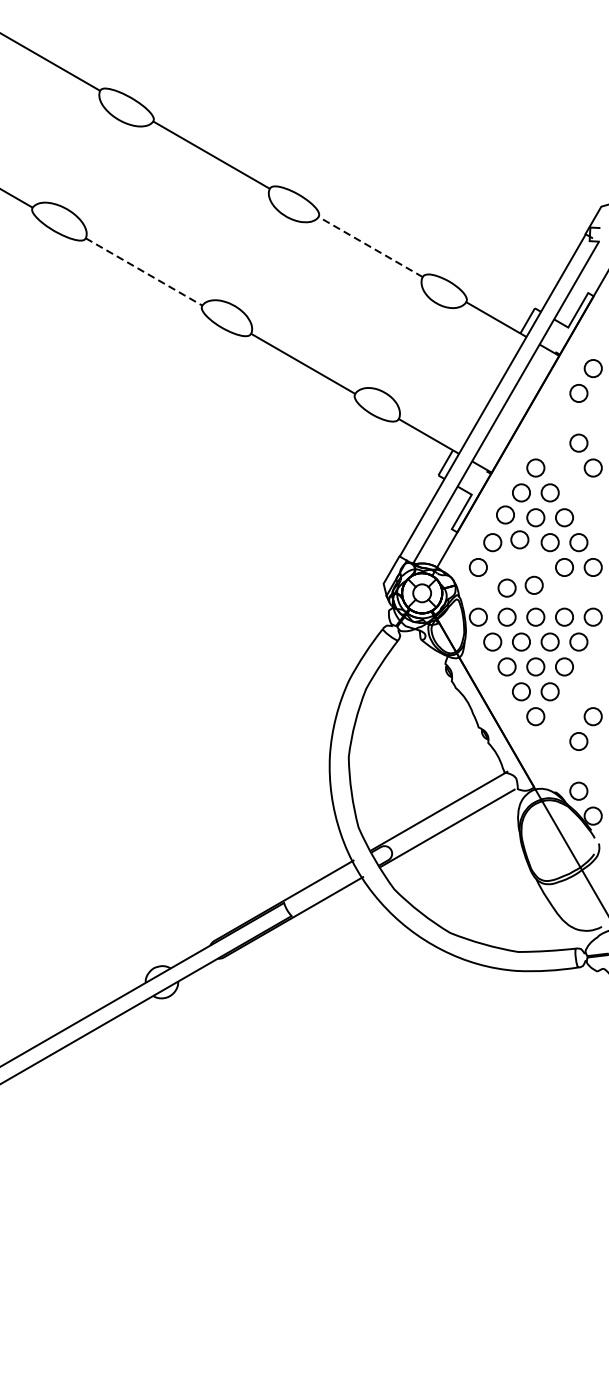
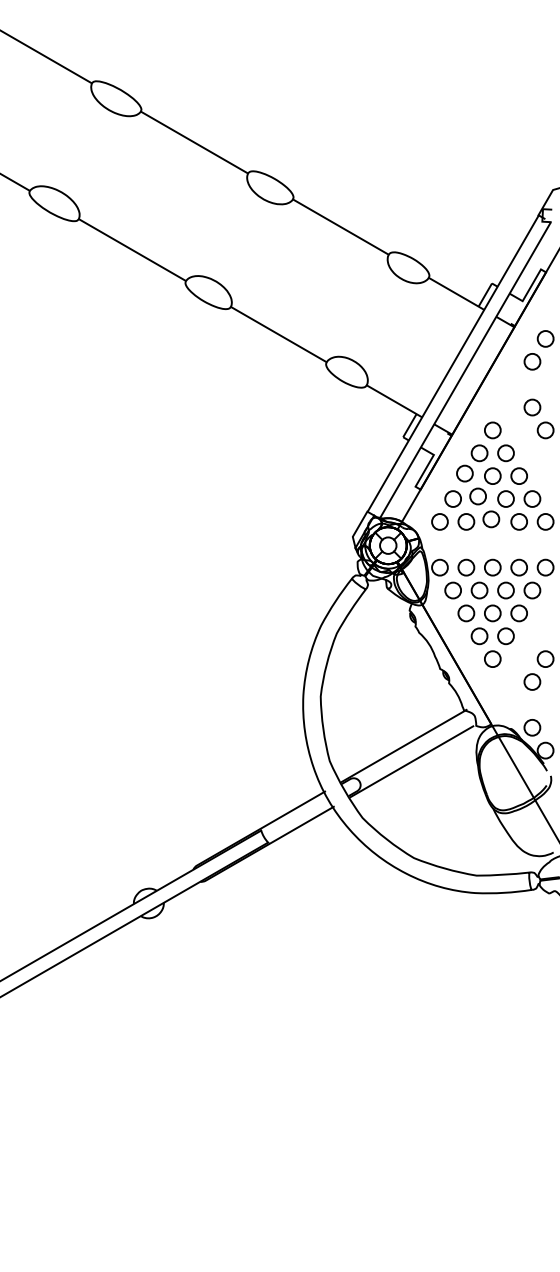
line: (370, 246) -> (340, 226), dashed -> solid
line: (144, 272) -> (132, 250), dashed -> solid
part: (520, 586) -> (478, 520), moved

